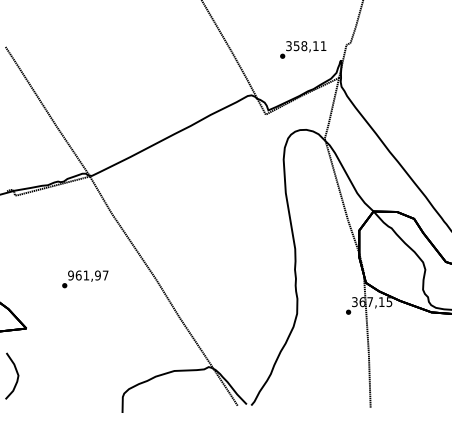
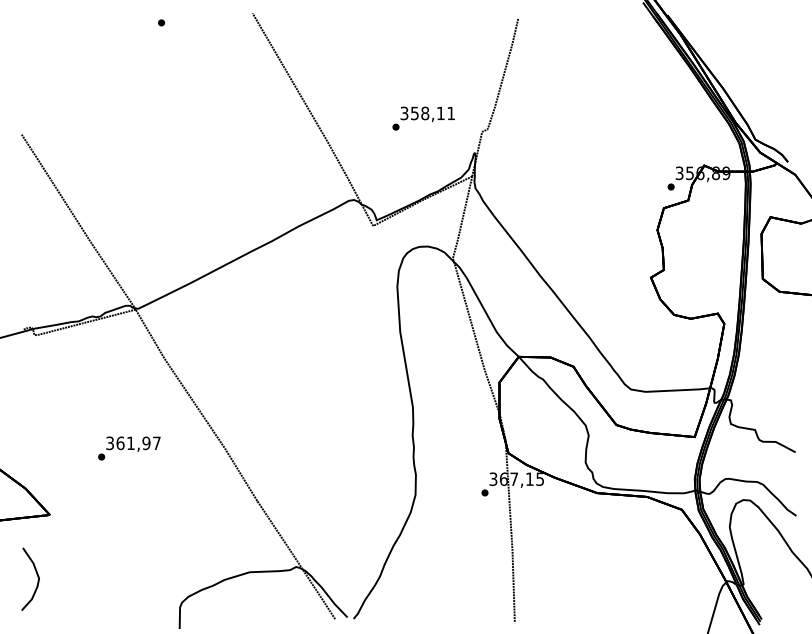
text: (303, 49) -> (423, 118), moved
text: (71, 274) -> (110, 442), 961,97 -> 361,97

